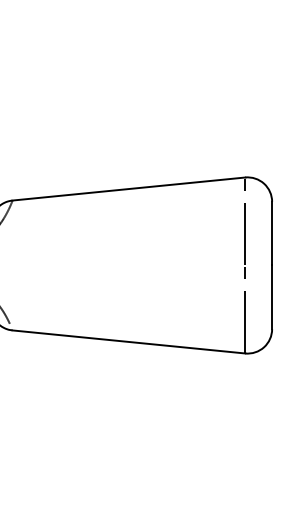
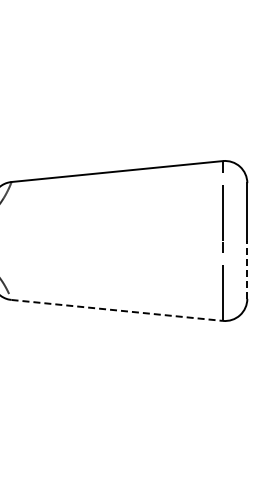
line: (272, 296) -> (247, 269), solid -> dashed
line: (129, 342) -> (117, 310), solid -> dashed

